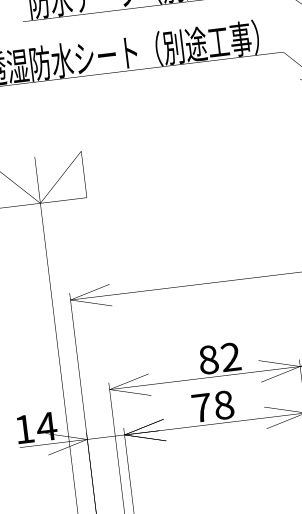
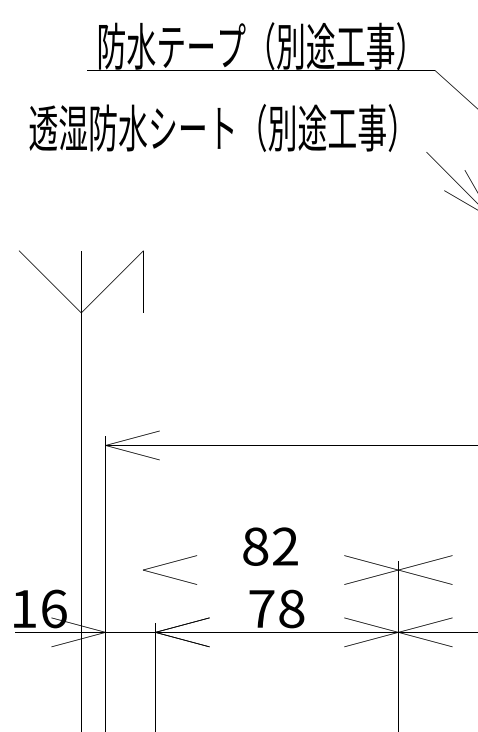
text: (219, 358) -> (270, 546), moved
text: (46, 426) -> (53, 608), 14 -> 16

